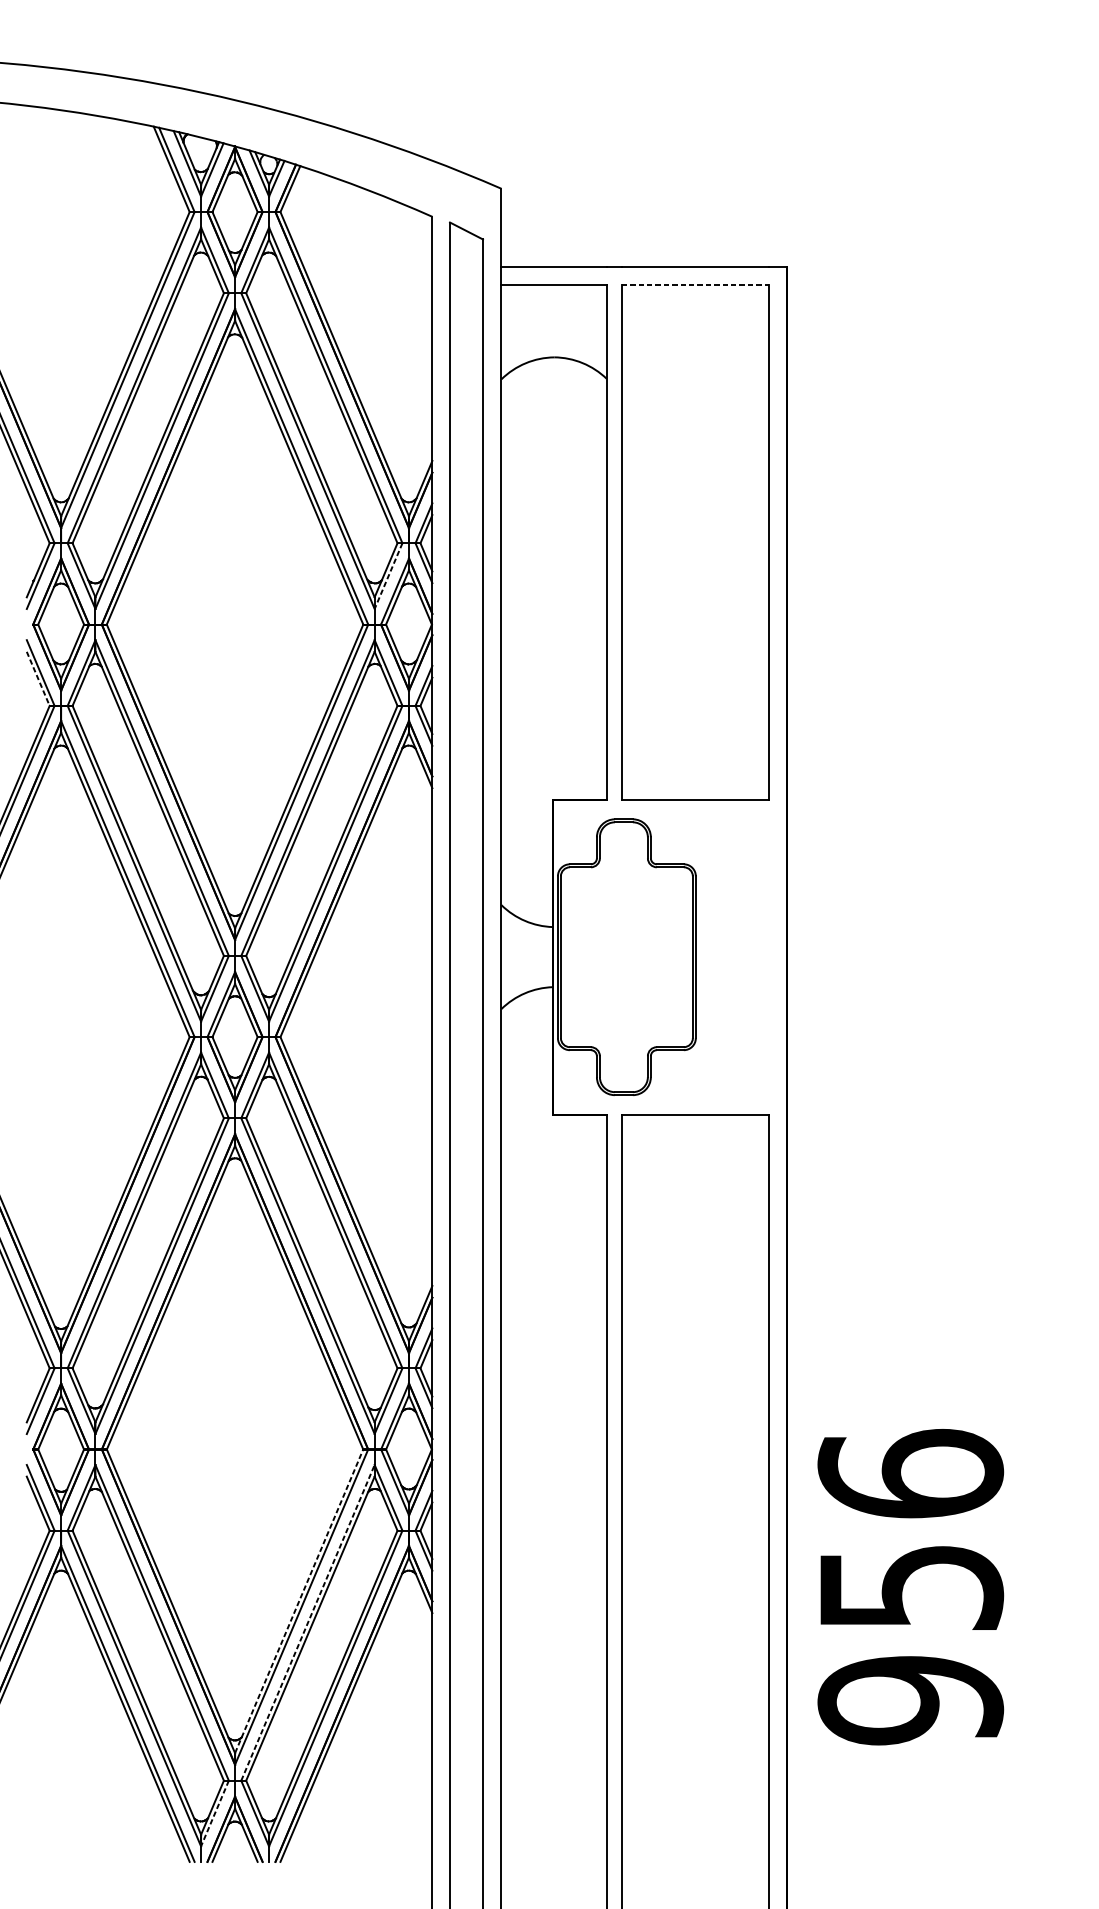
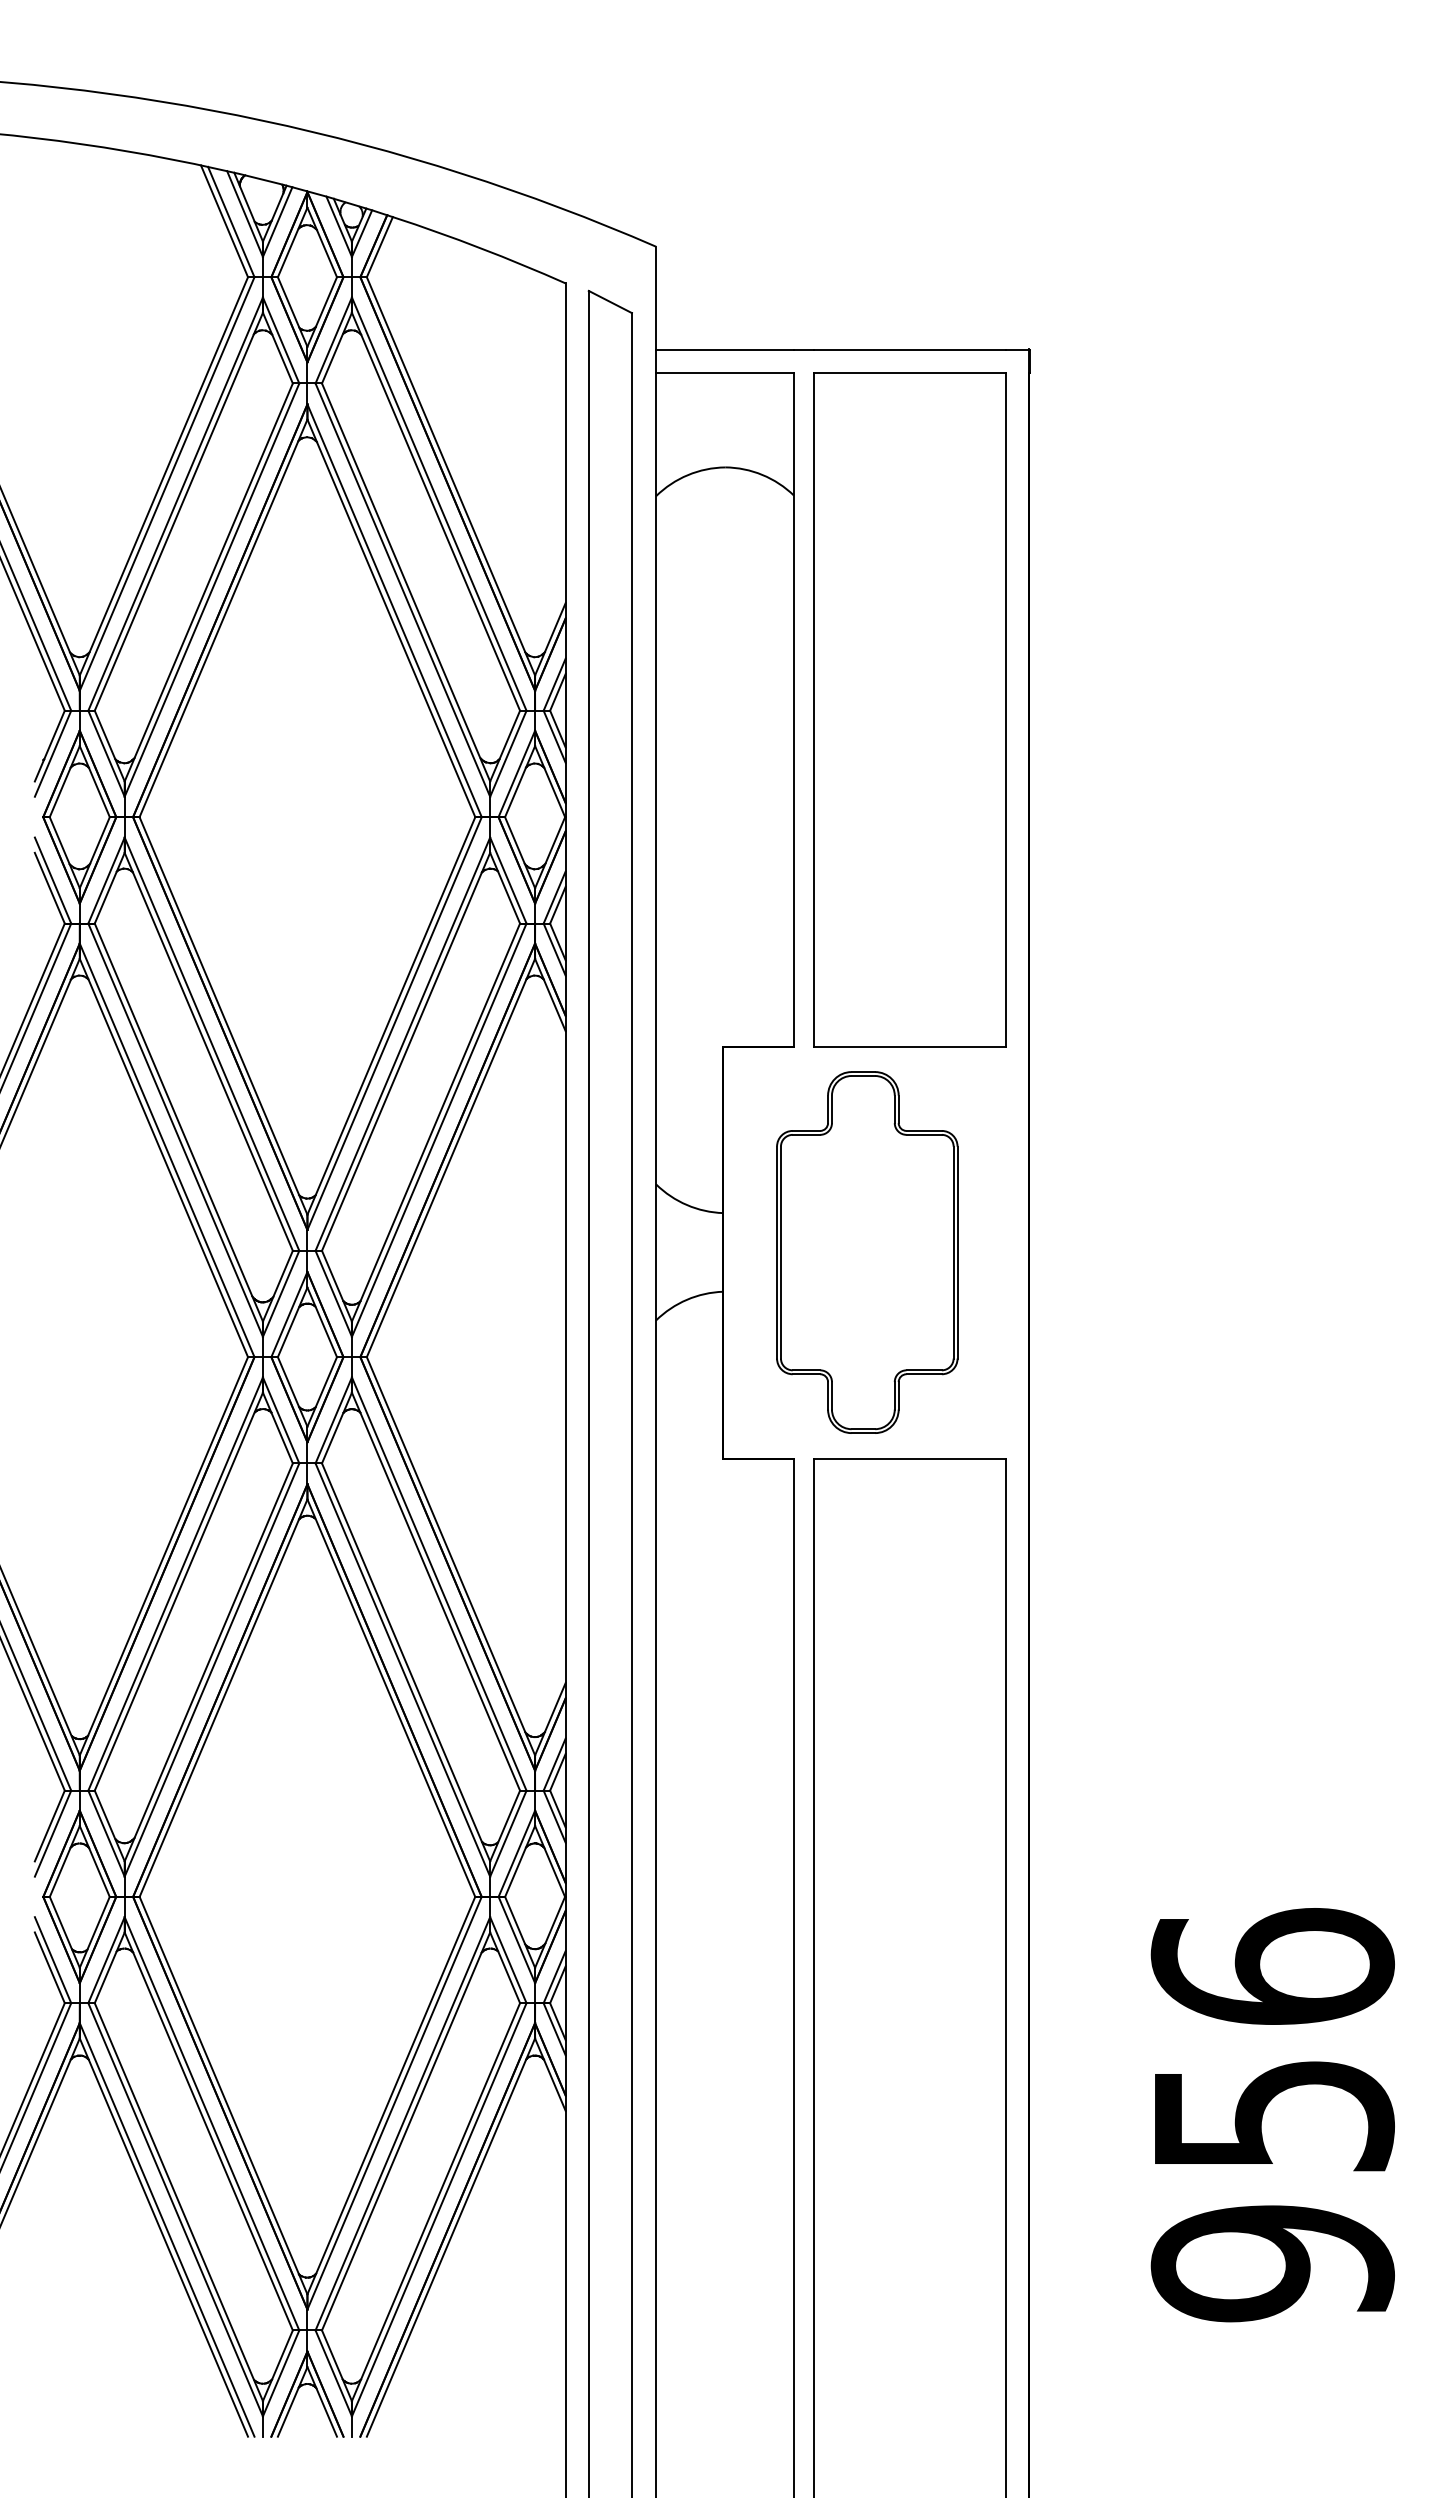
line: (695, 285) -> (910, 373), dashed -> solid
line: (388, 575) -> (508, 753), dashed -> solid
line: (38, 679) -> (50, 888), dashed -> solid
part: (627, 957) -> (867, 1252), moved
text: (910, 1587) -> (1272, 2115), moved
line: (299, 1601) -> (391, 2095), dashed -> solid
line: (308, 1622) -> (403, 2123), dashed -> solid
line: (215, 1813) -> (281, 2373), dashed -> solid

